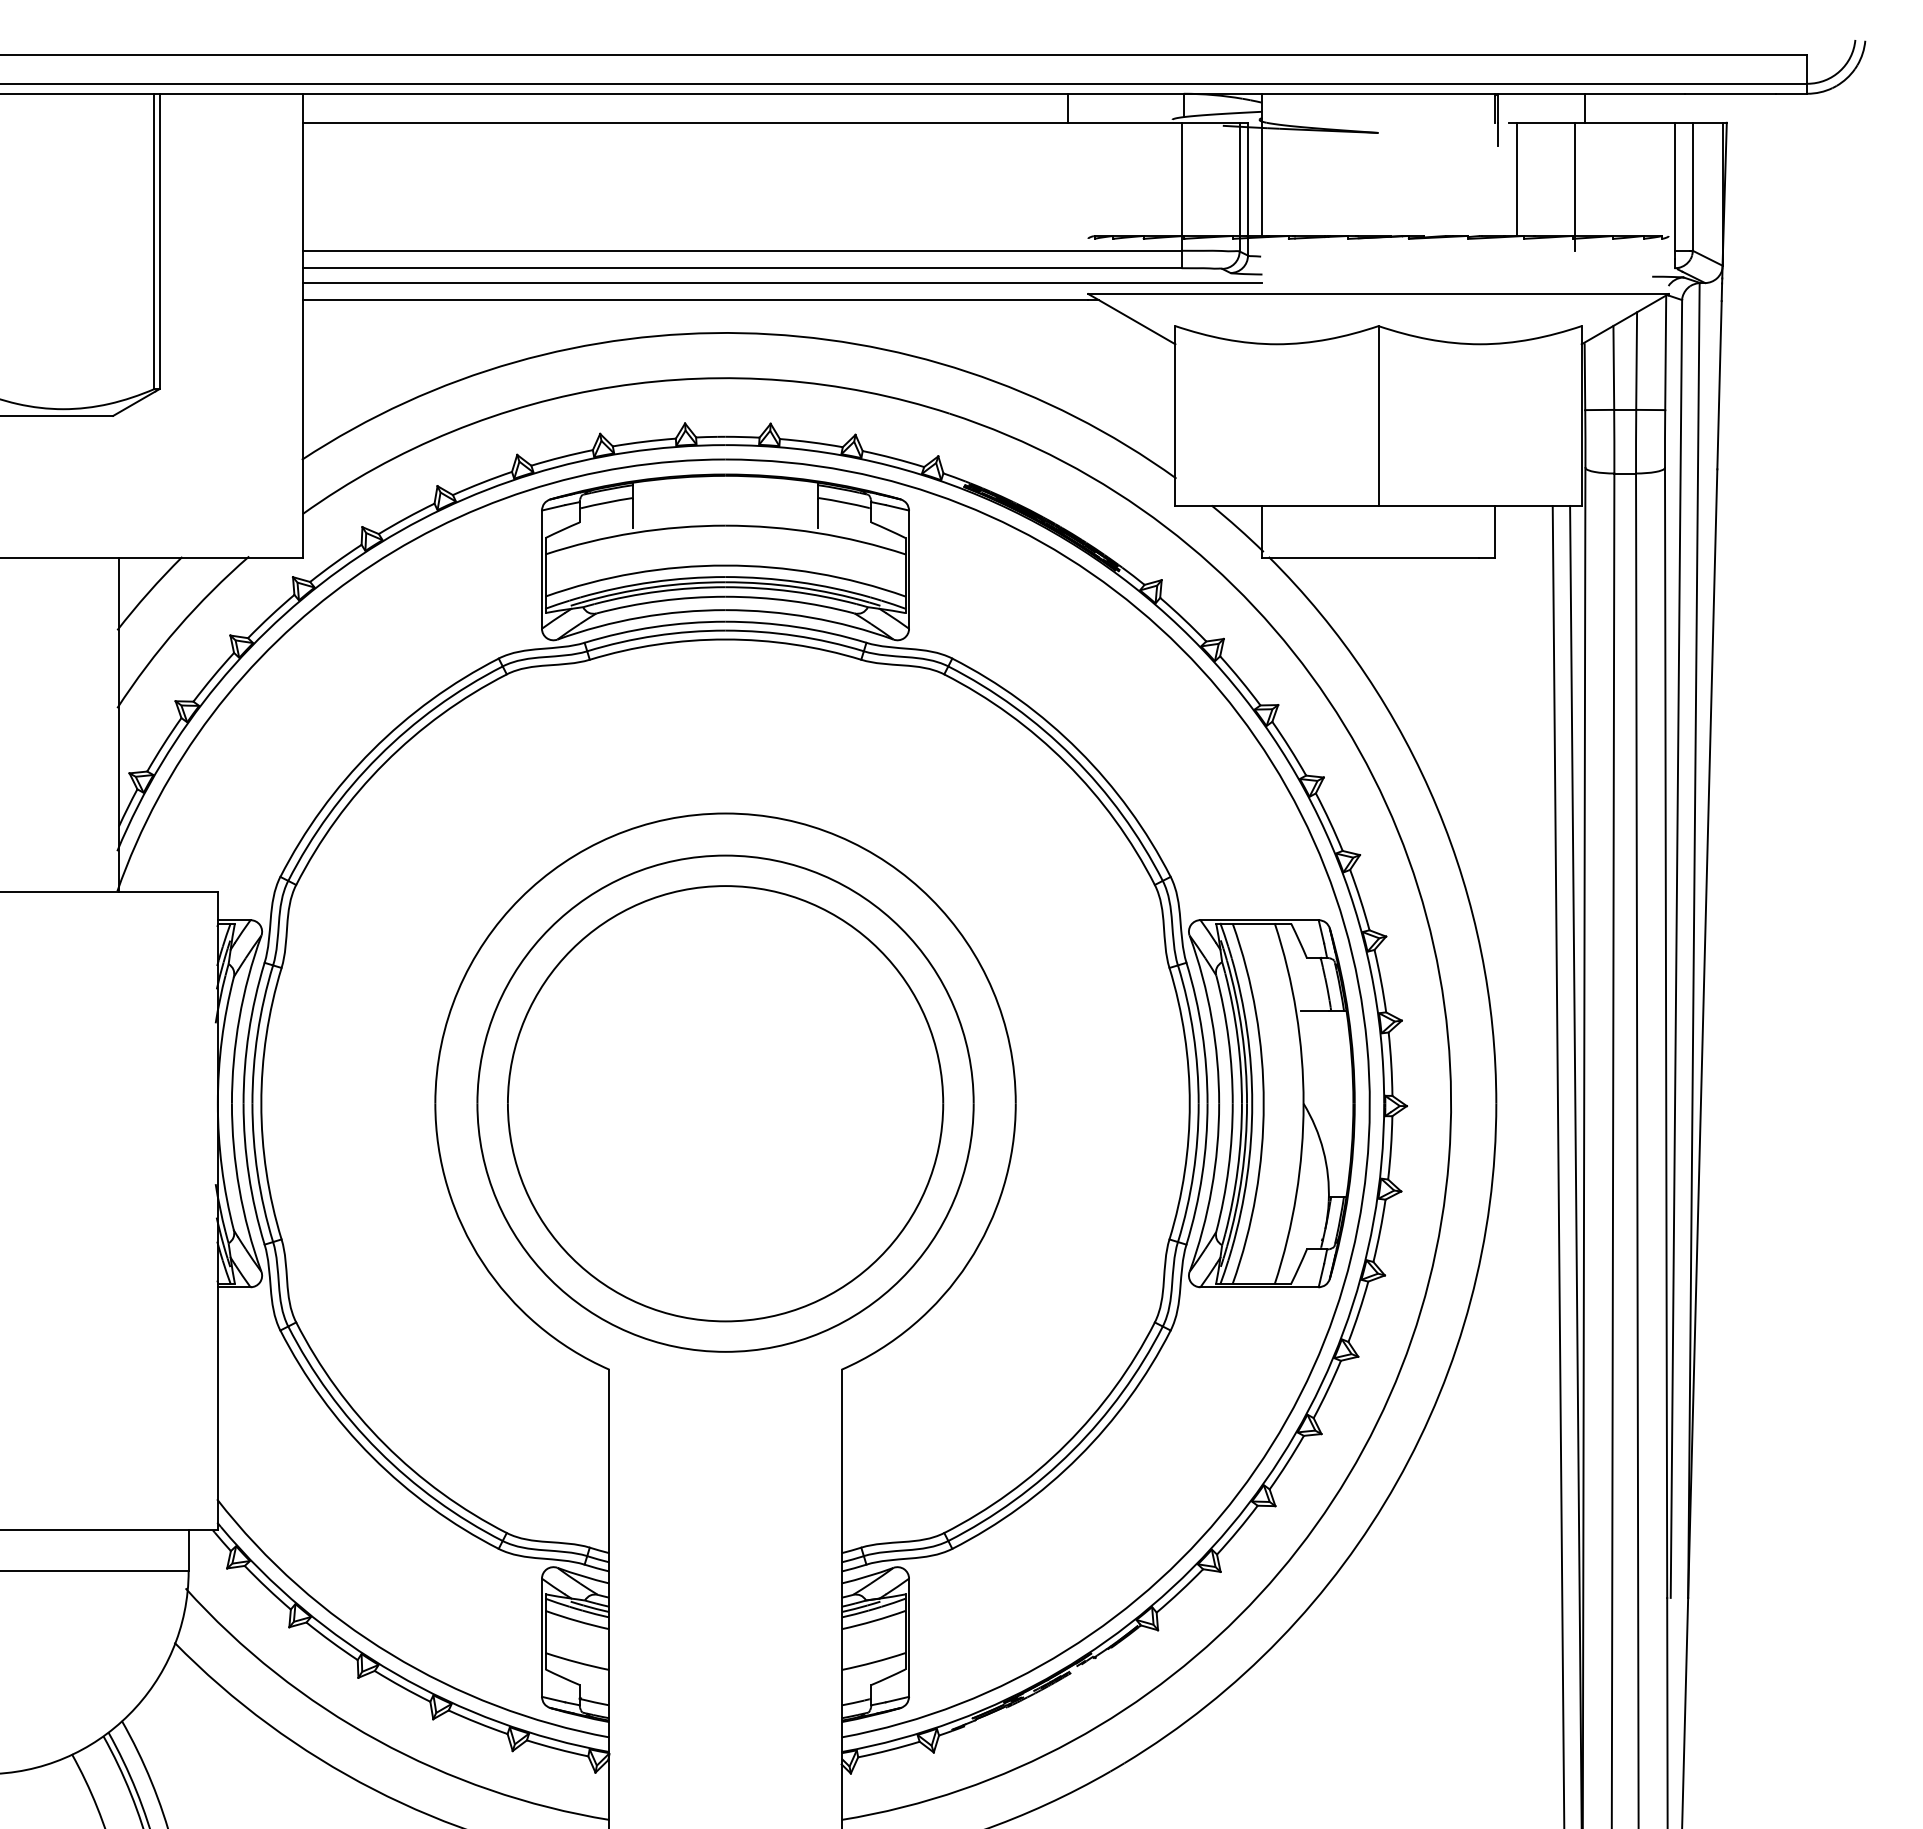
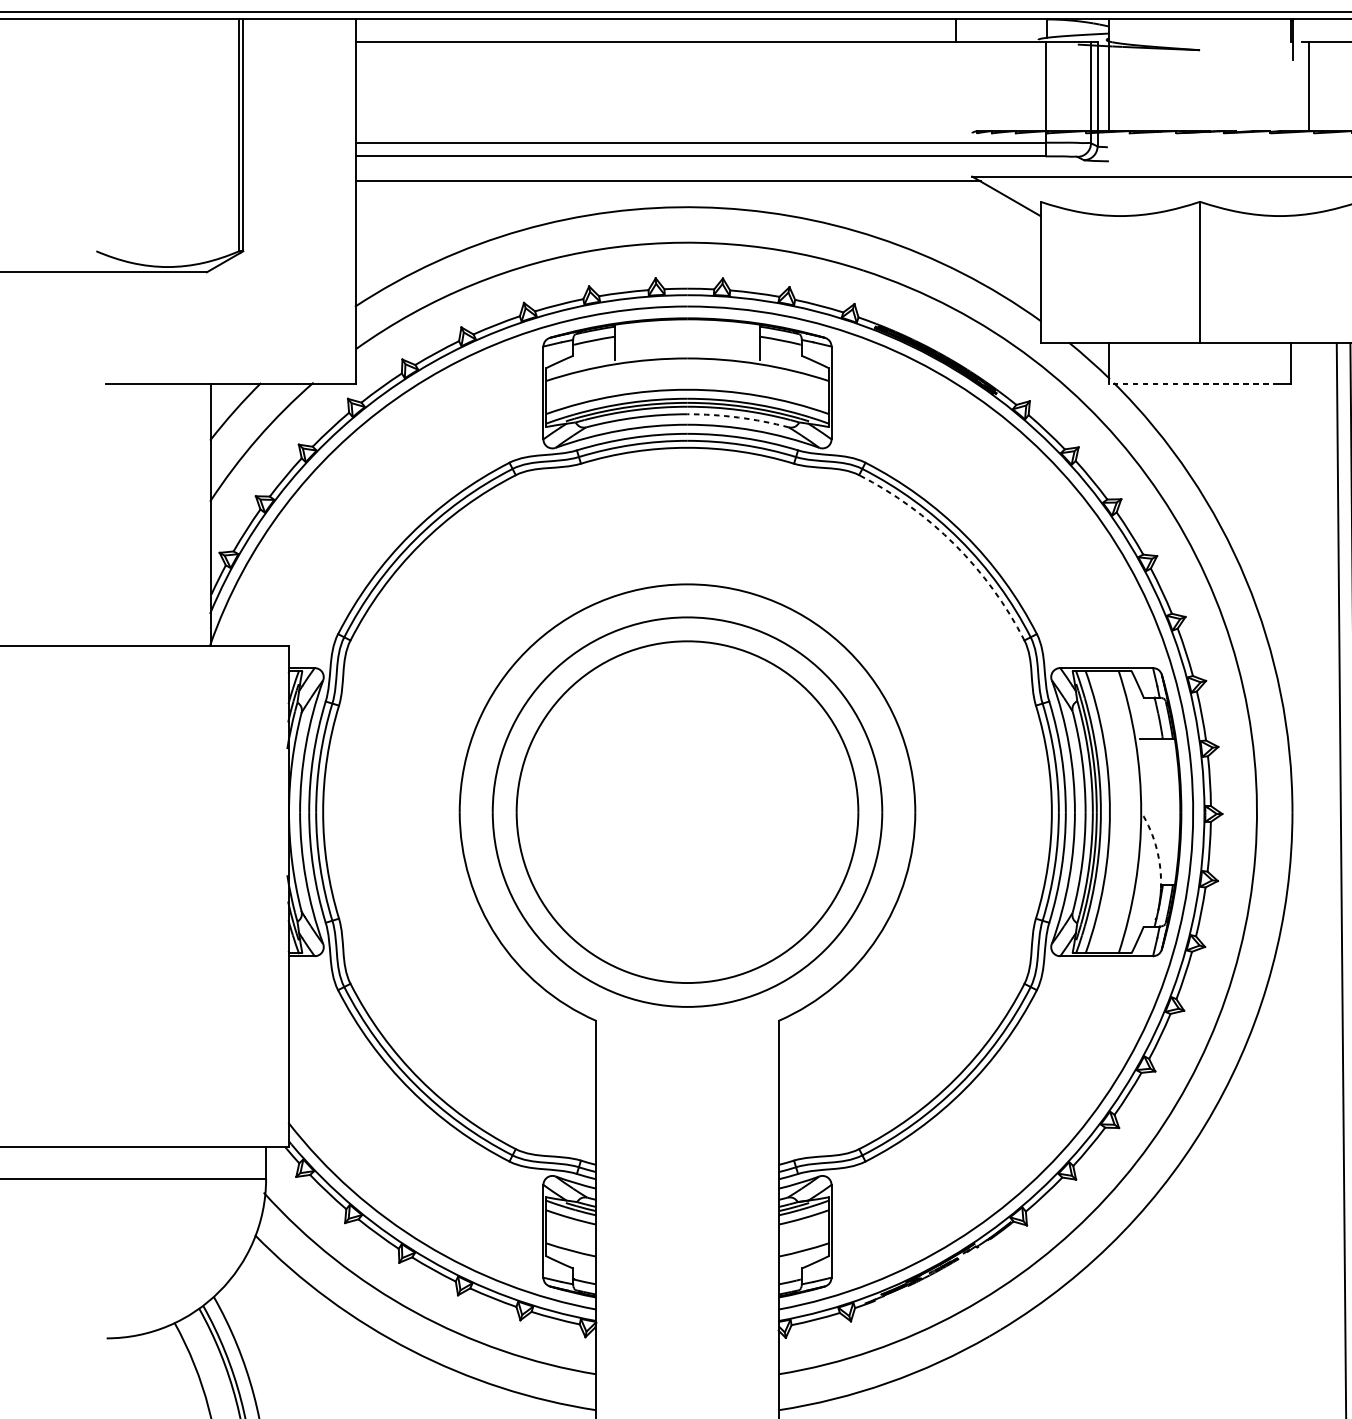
line: (782, 282) -> (732, 167), removed
line: (1370, 558) -> (1193, 384), solid -> dashed
arc: (790, 600) -> (738, 417), solid -> dashed
arc: (1066, 763) -> (955, 545), solid -> dashed
arc: (1323, 1150) -> (1156, 848), solid -> dashed

